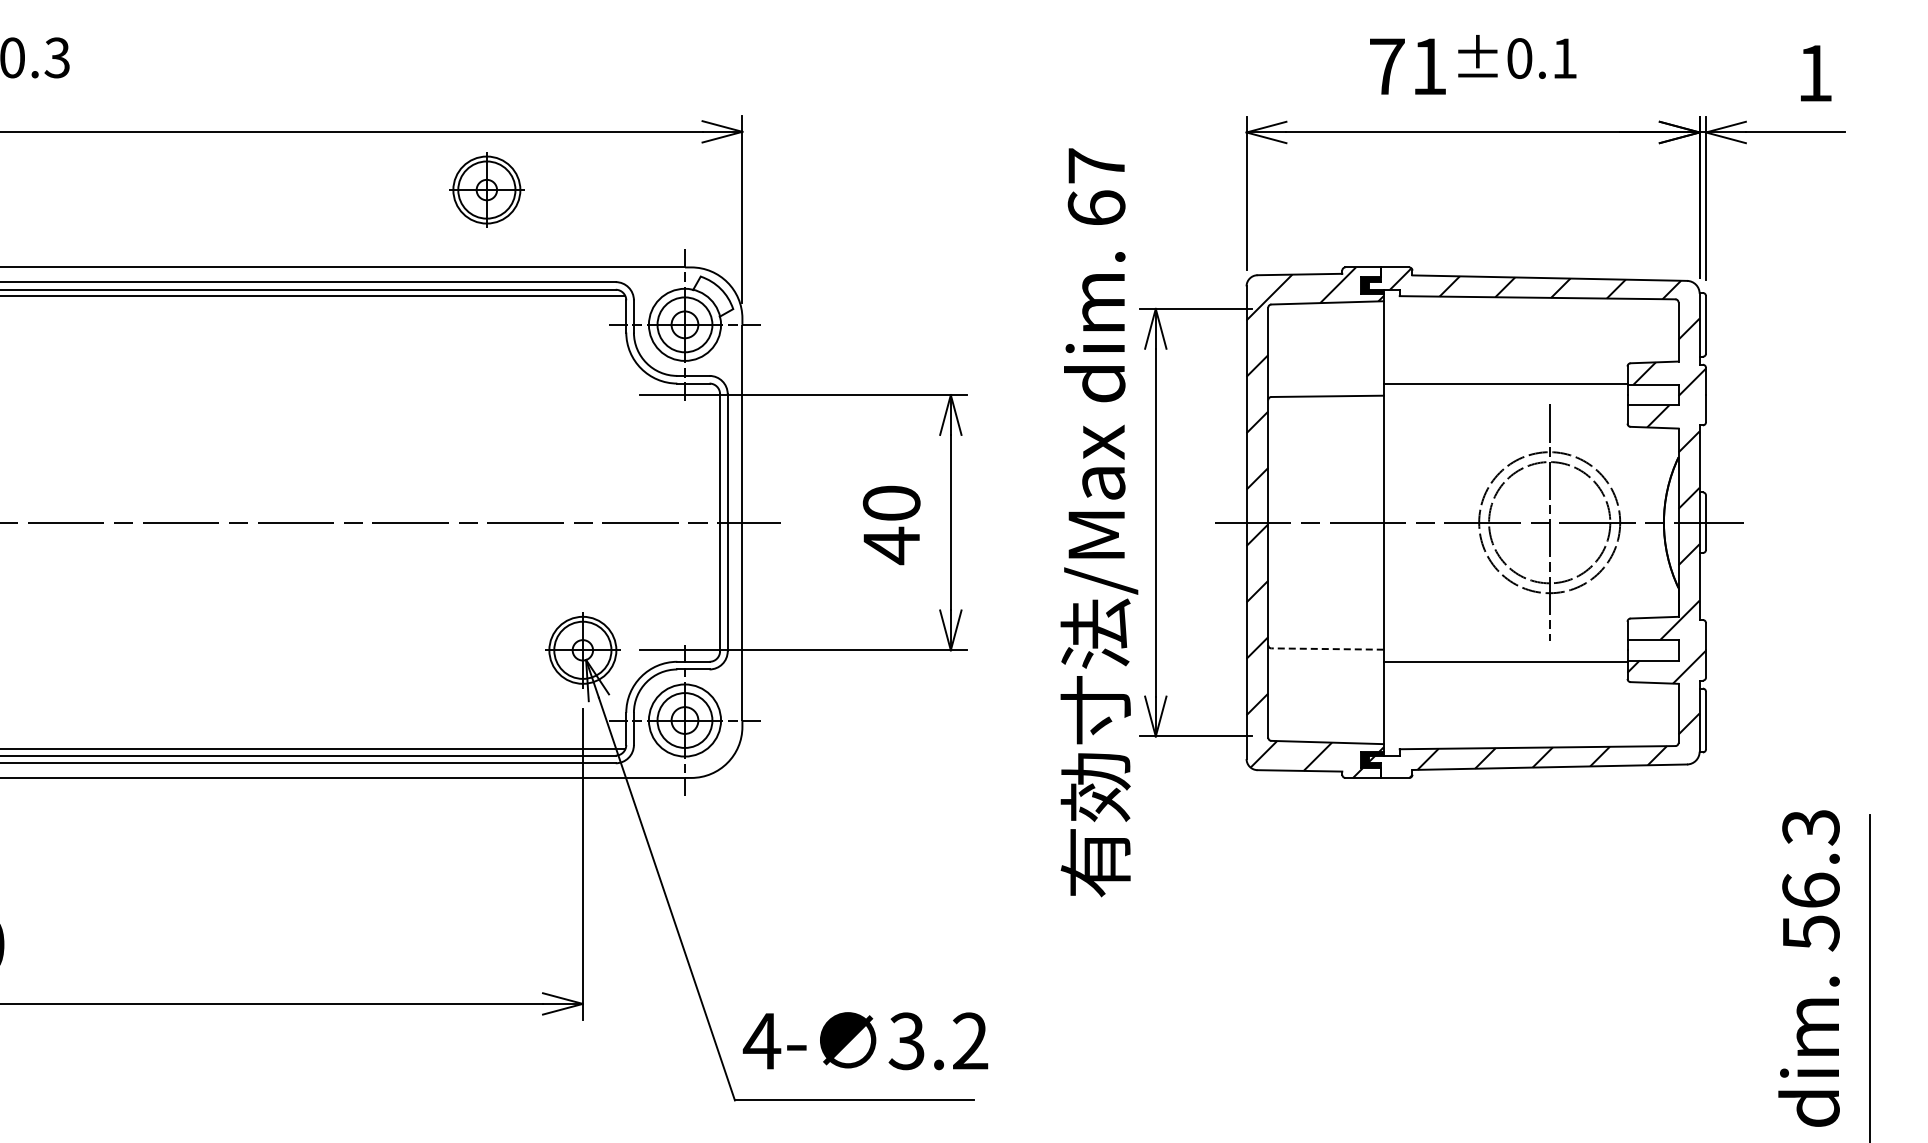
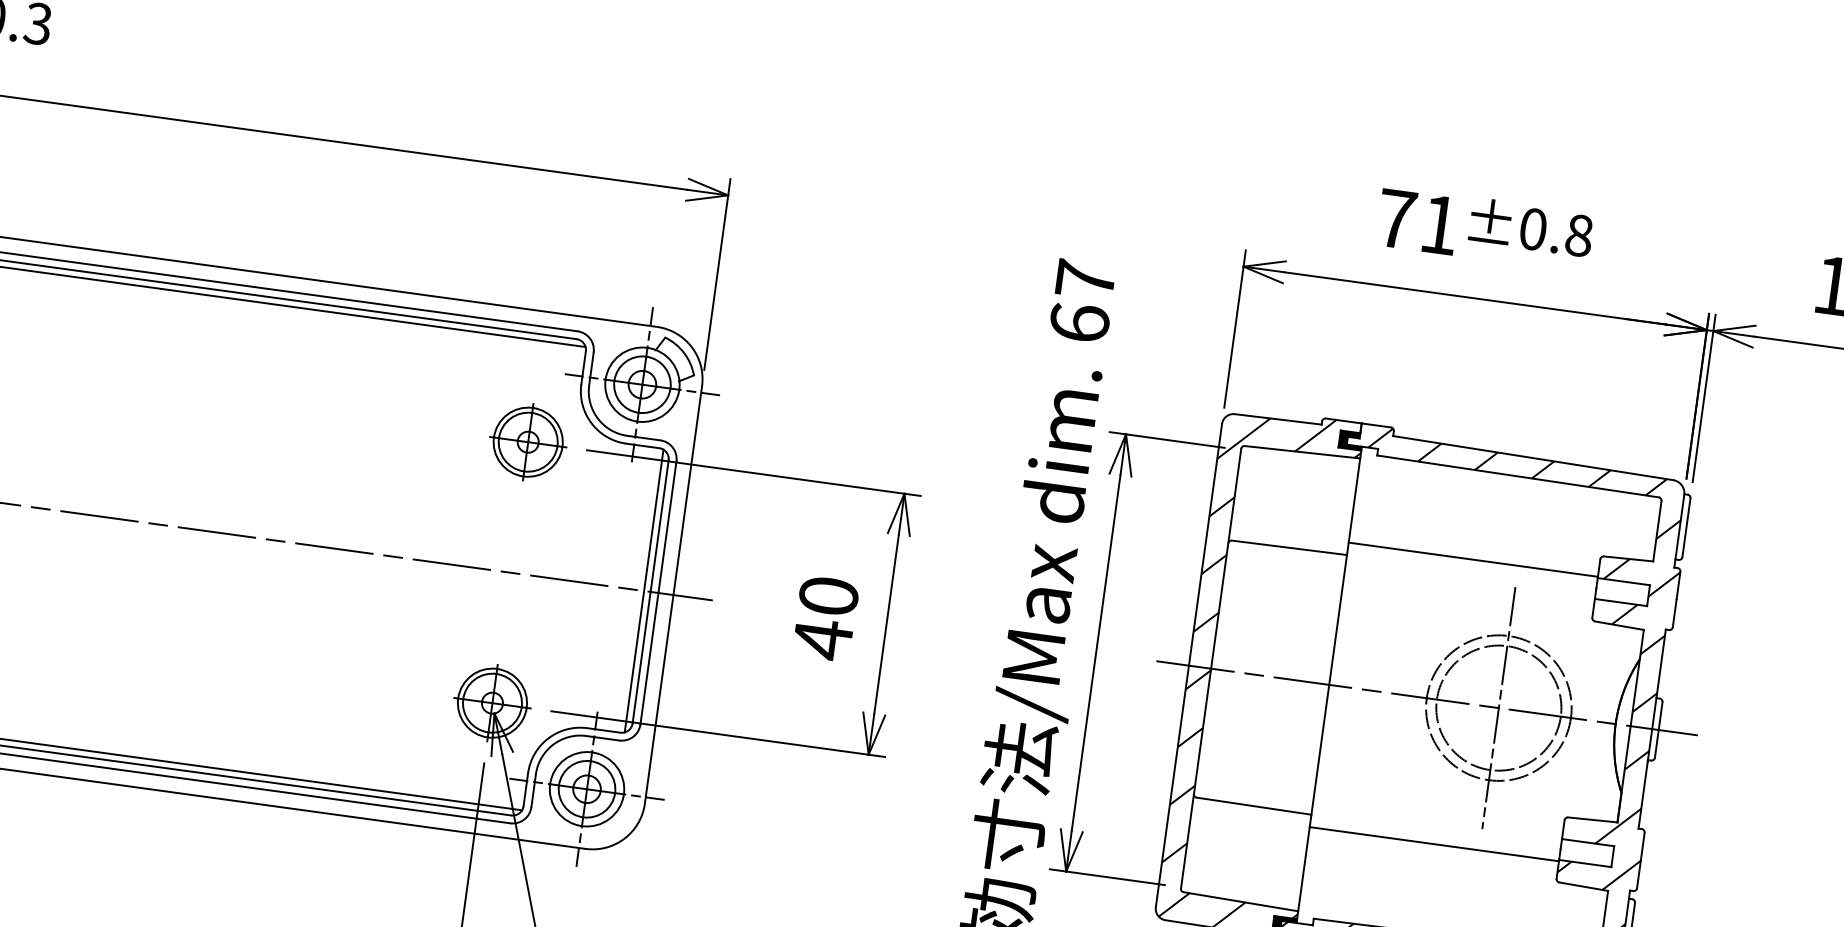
text: (1564, 58) -> (1579, 235), ±0.1 -> ±0.8
part: (486, 189) -> (527, 441), moved
line: (713, 522) -> (643, 590), added
line: (1327, 649) -> (1253, 806), dashed -> solid

